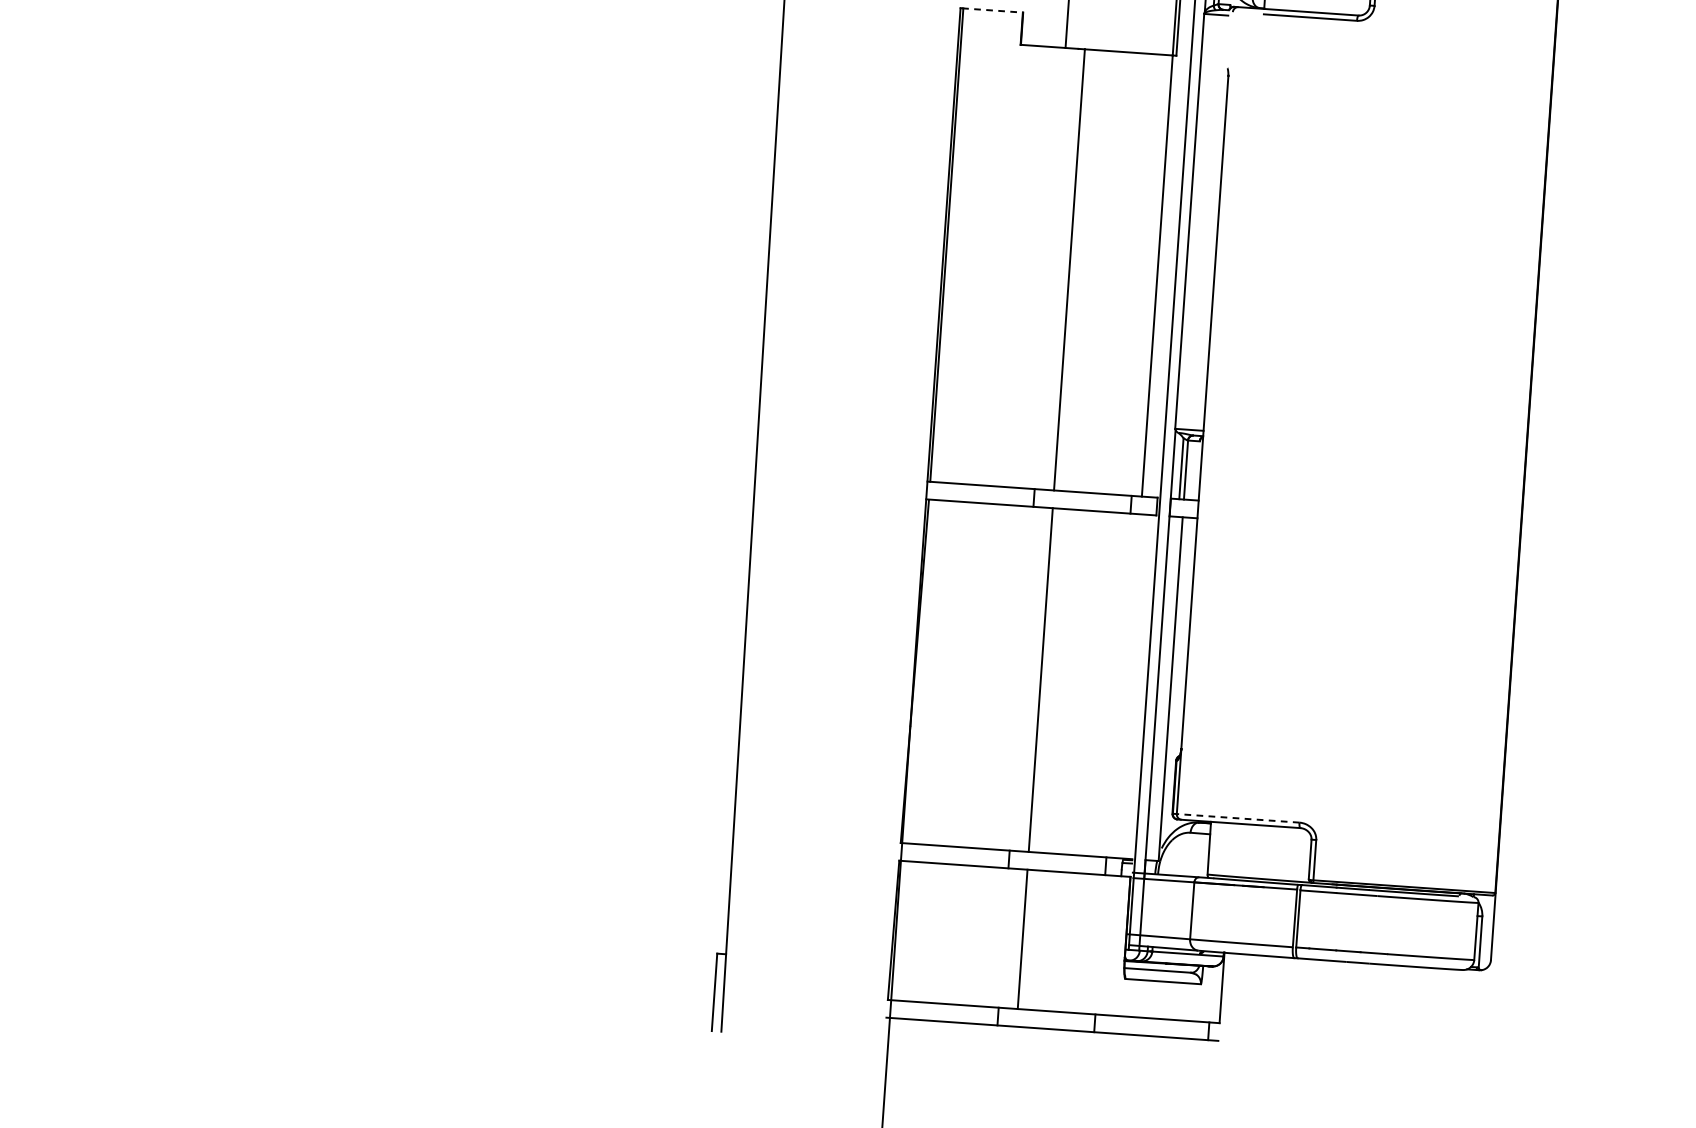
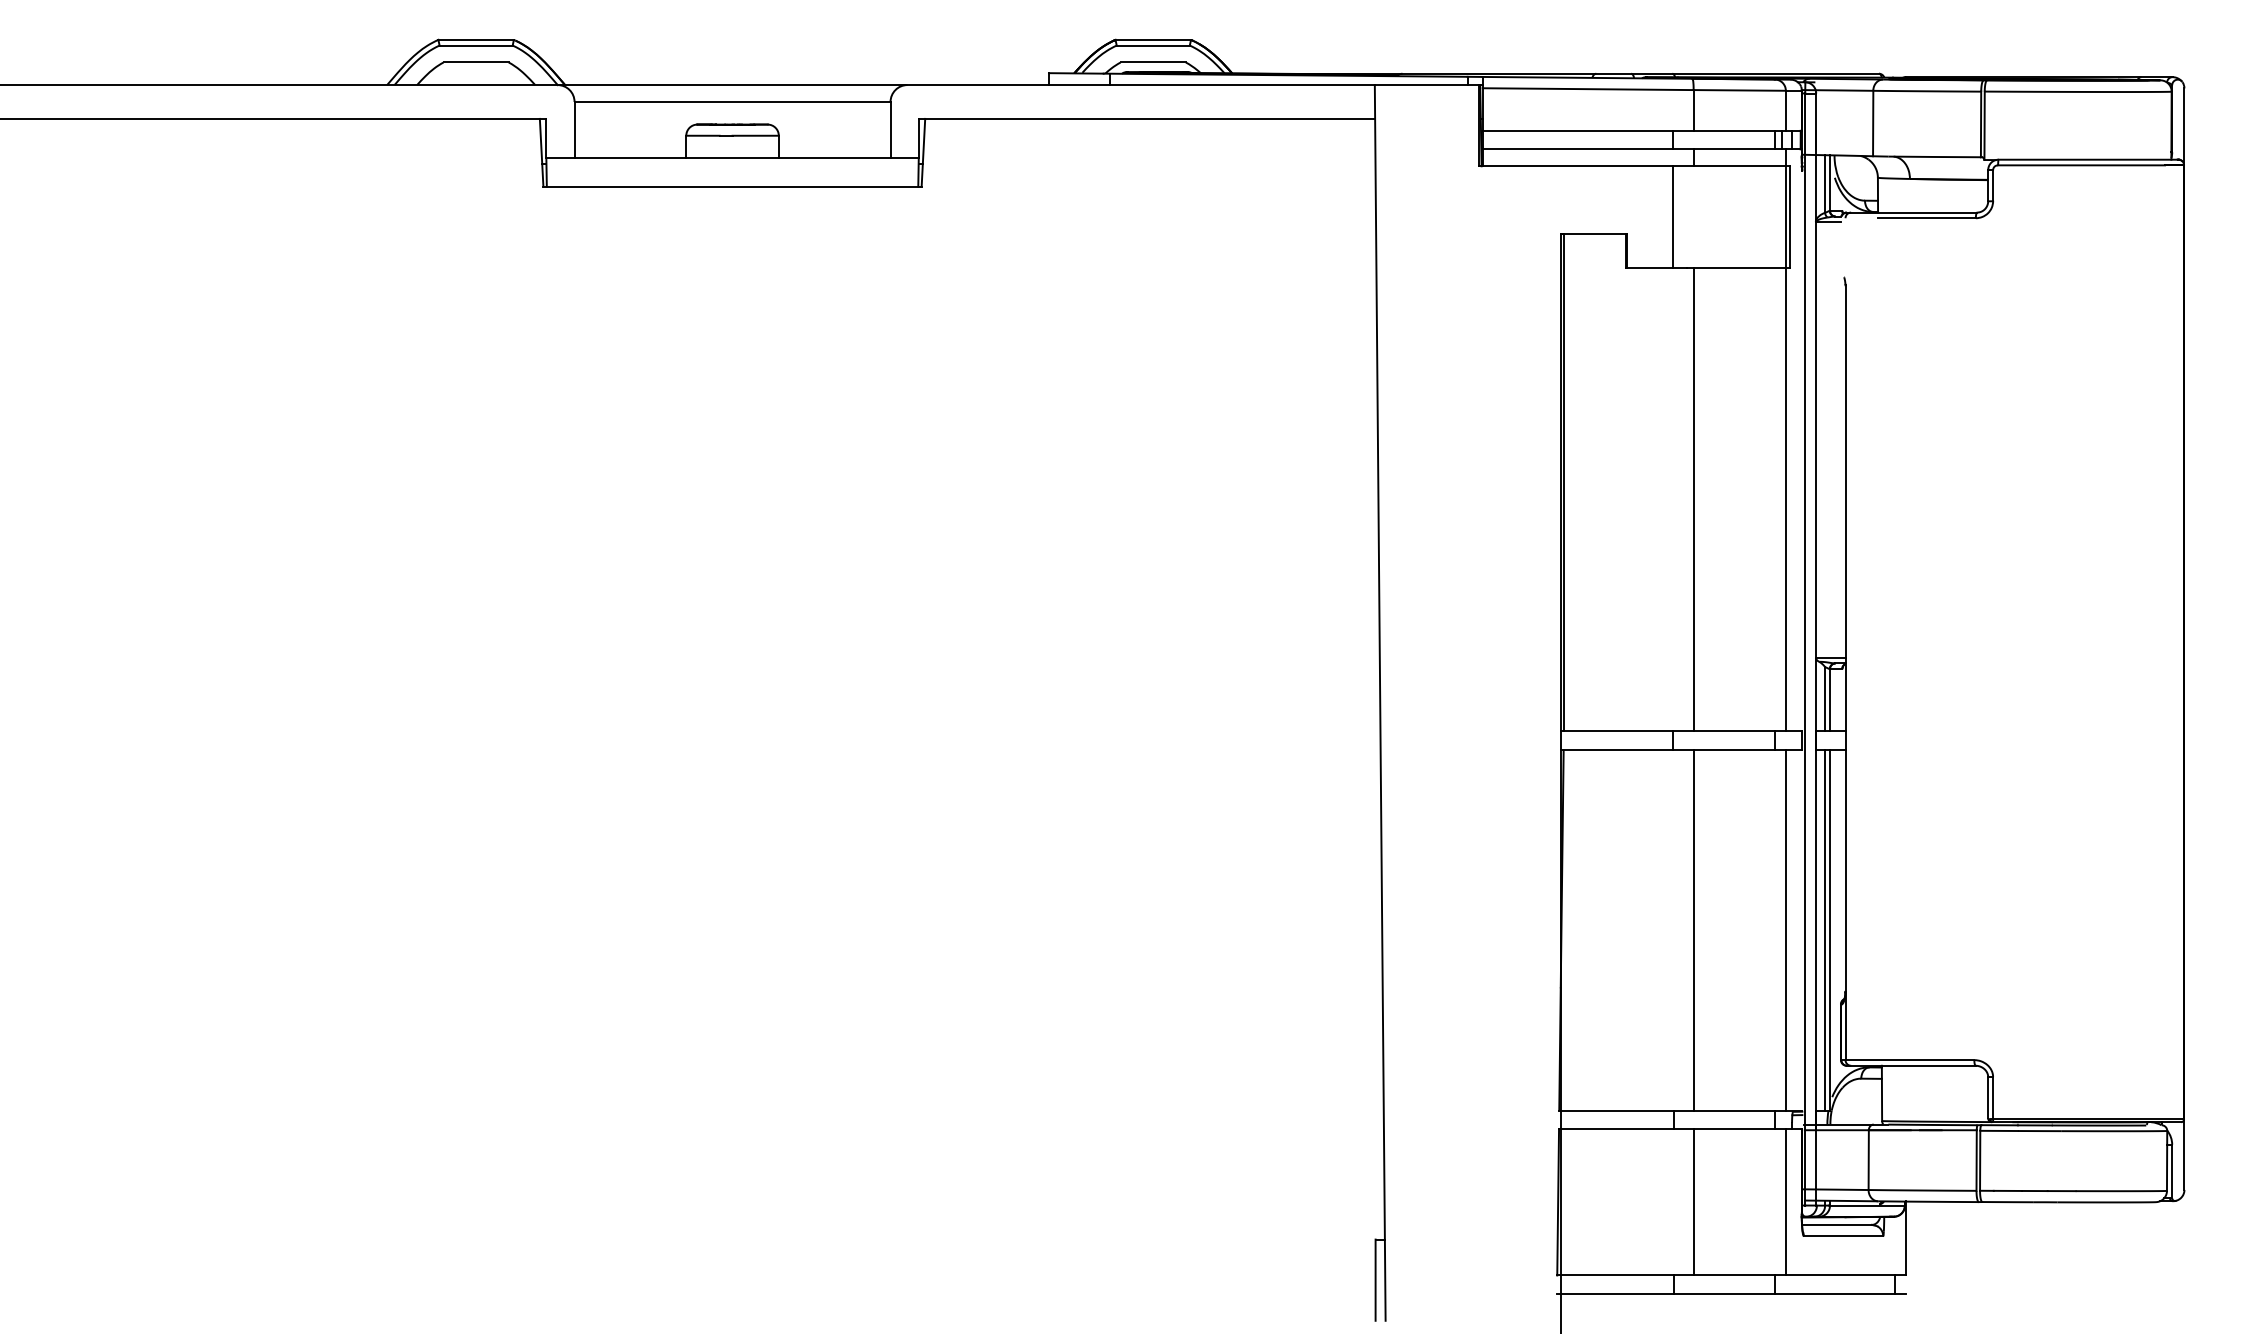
line: (992, 10) -> (1594, 234), dashed -> solid
line: (1128, 685) -> (1785, 929), added
line: (1166, 688) -> (1825, 929), added
line: (1235, 818) -> (1907, 1060), dashed -> solid
line: (1110, 945) -> (1785, 1202), added

